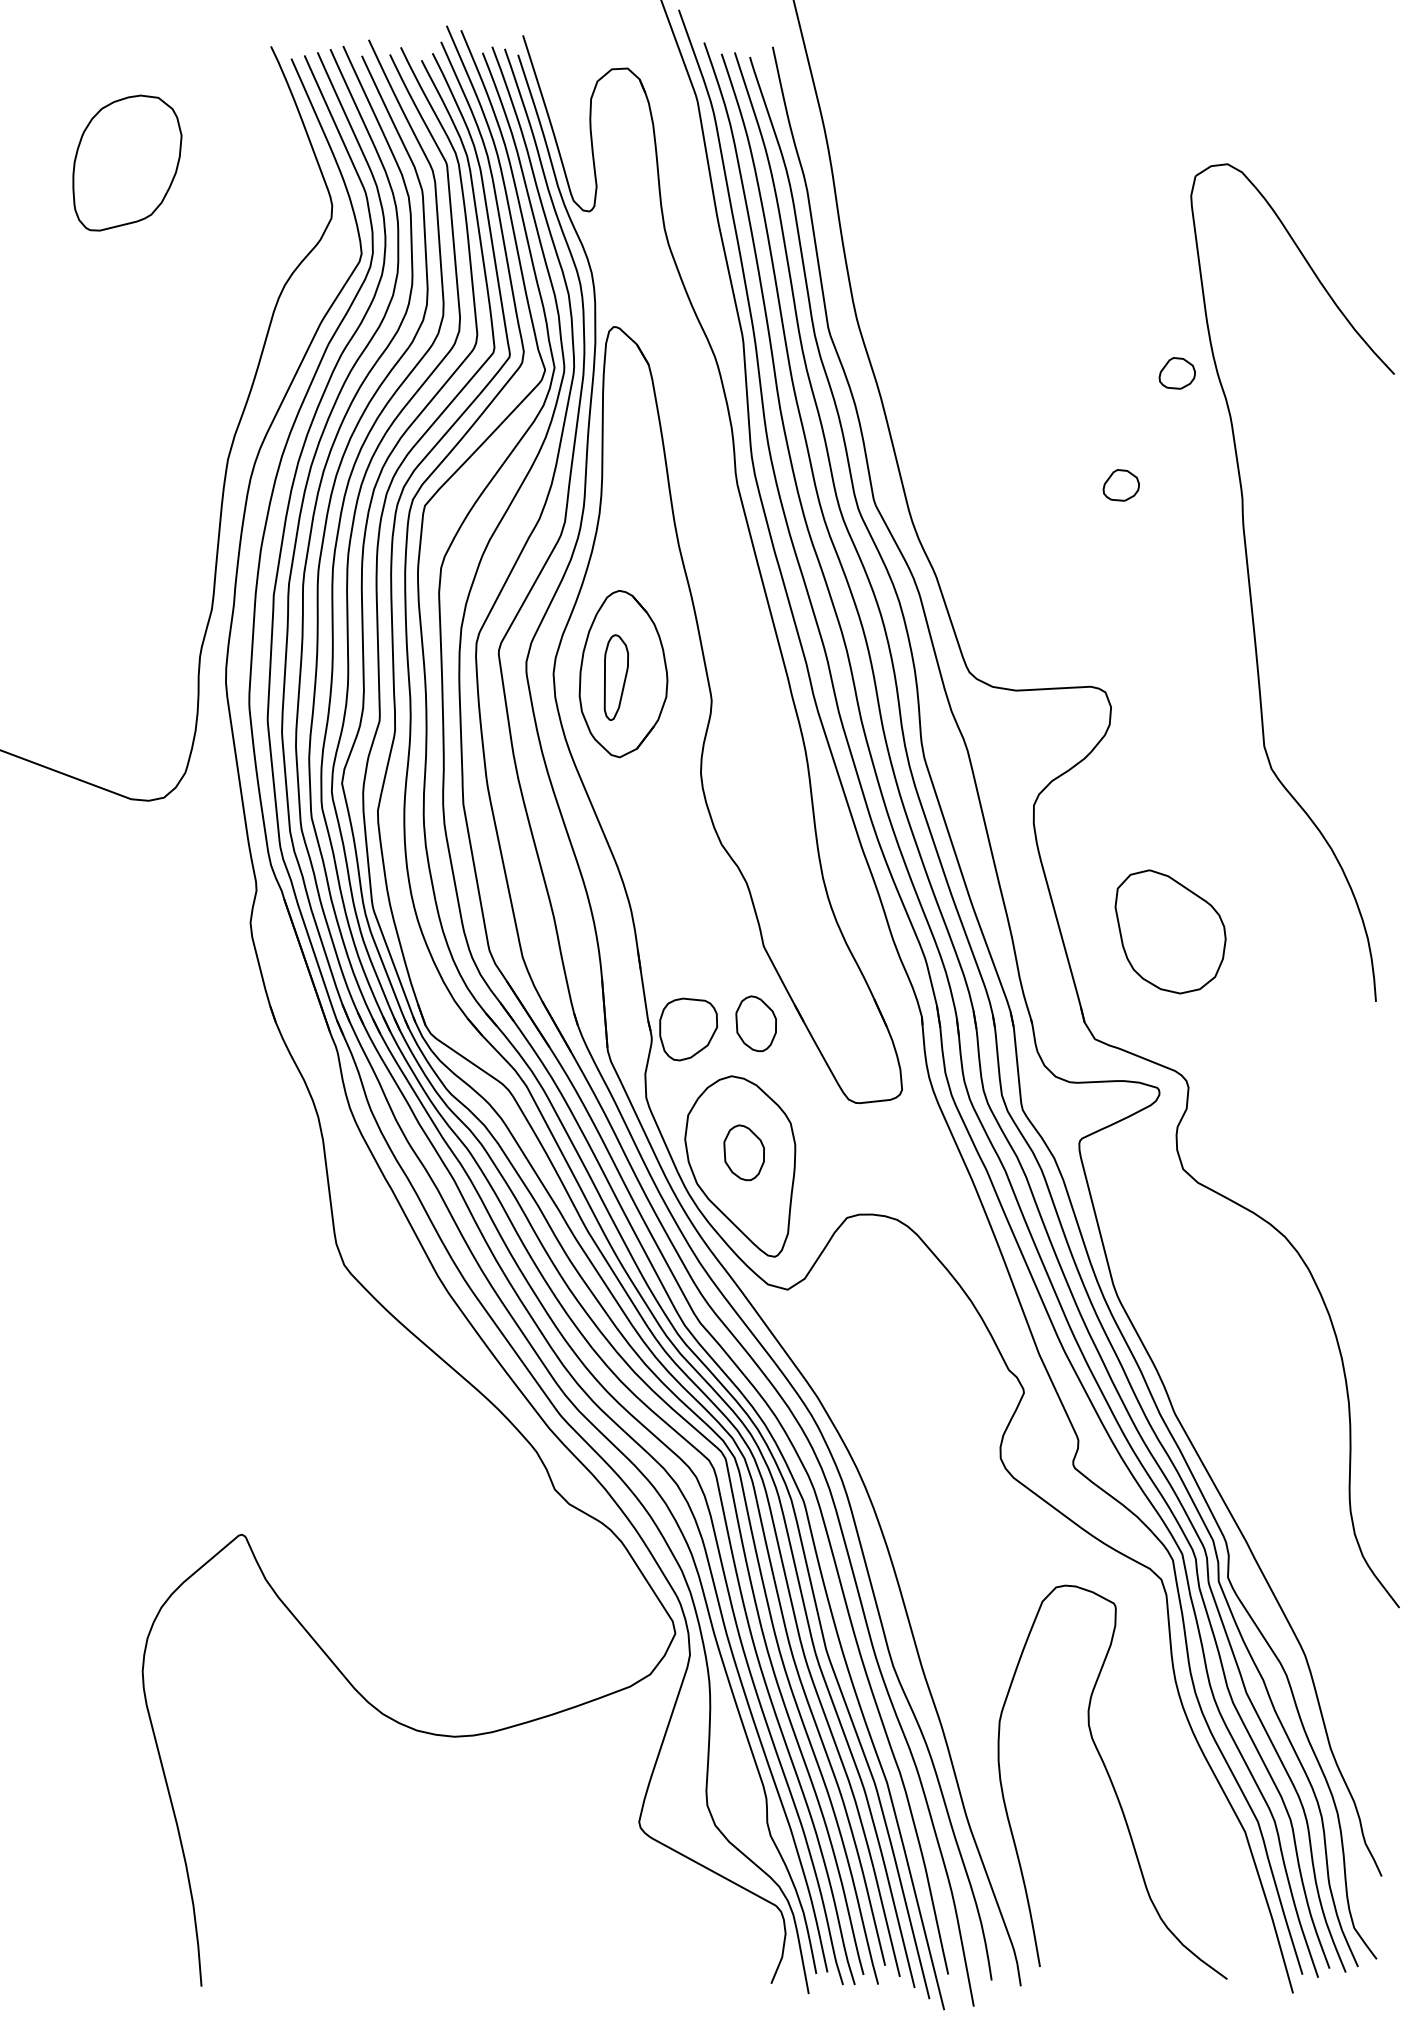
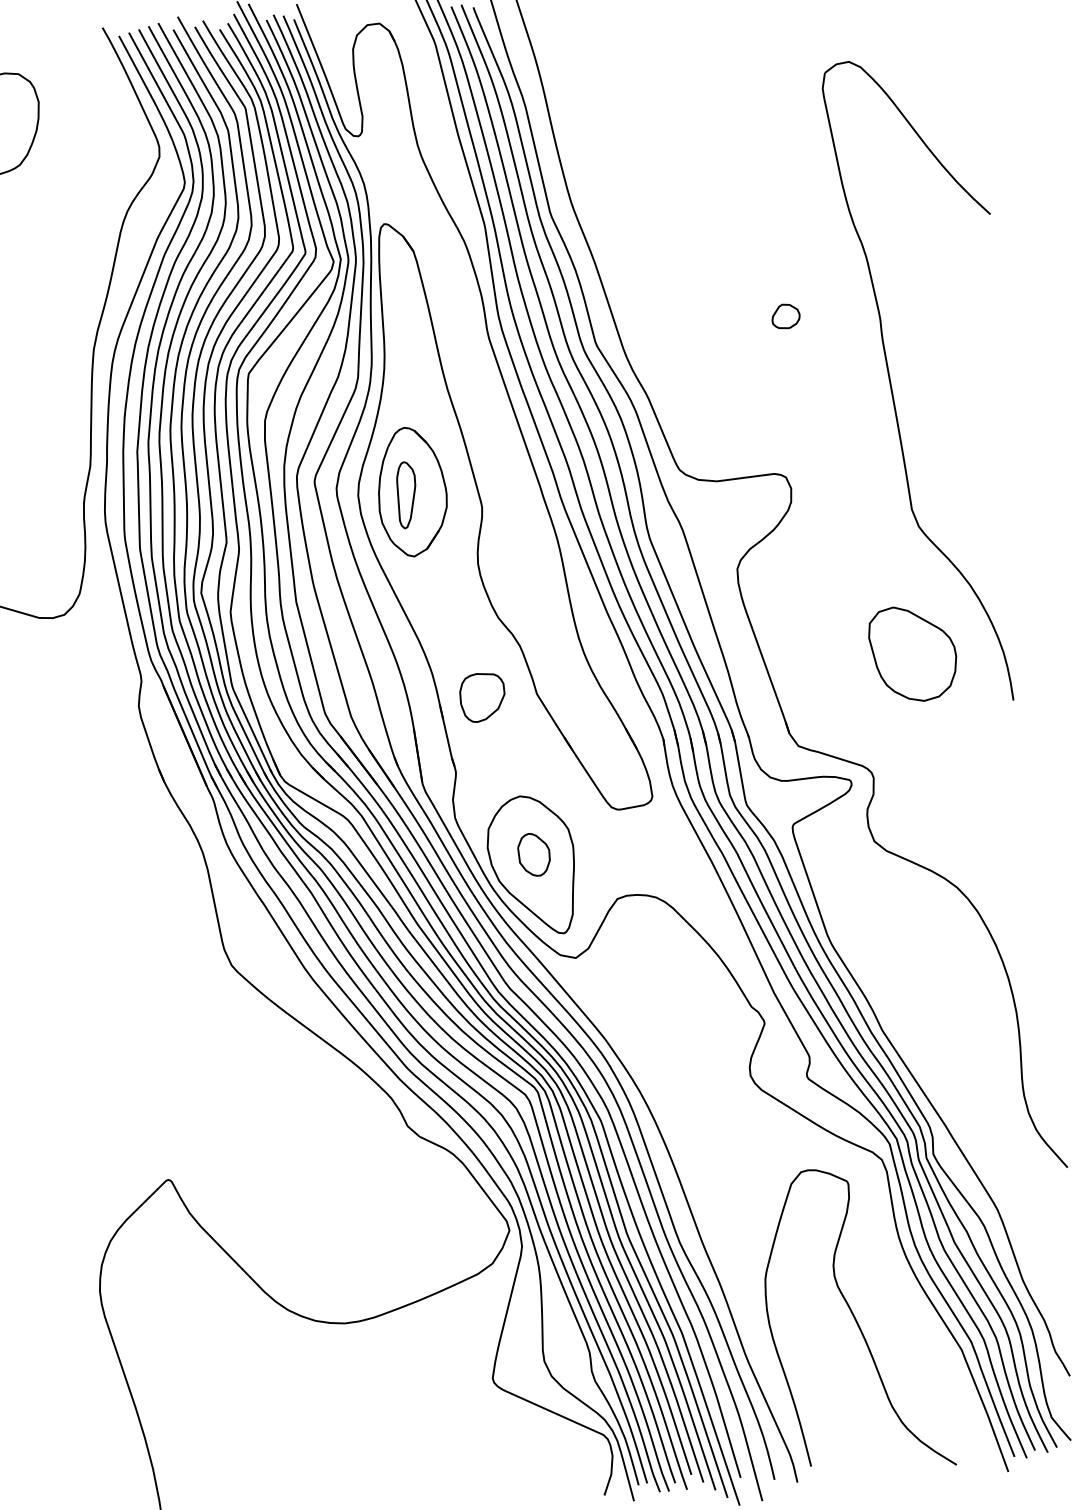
part: (1176, 373) -> (821, 226), removed
part: (1170, 931) -> (913, 653), moved
part: (755, 1023) -> (535, 754), removed
part: (688, 1029) -> (482, 697), moved

